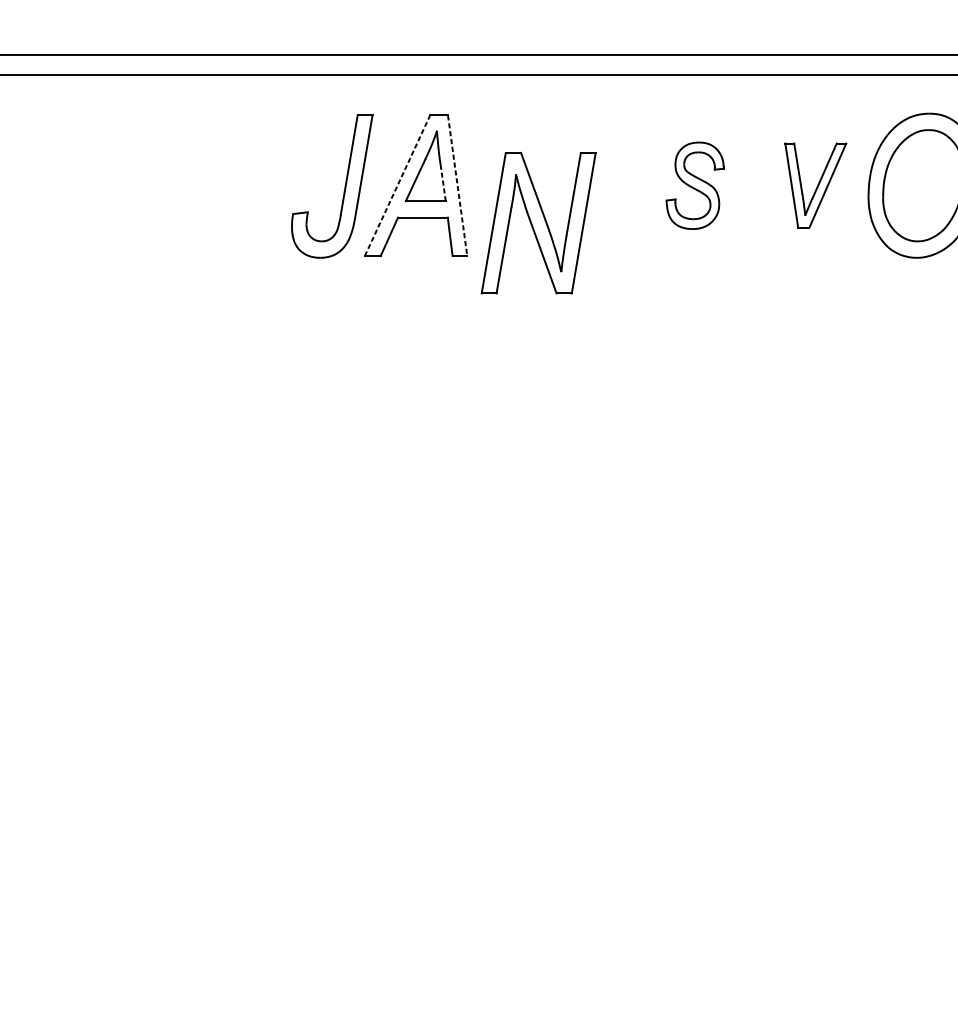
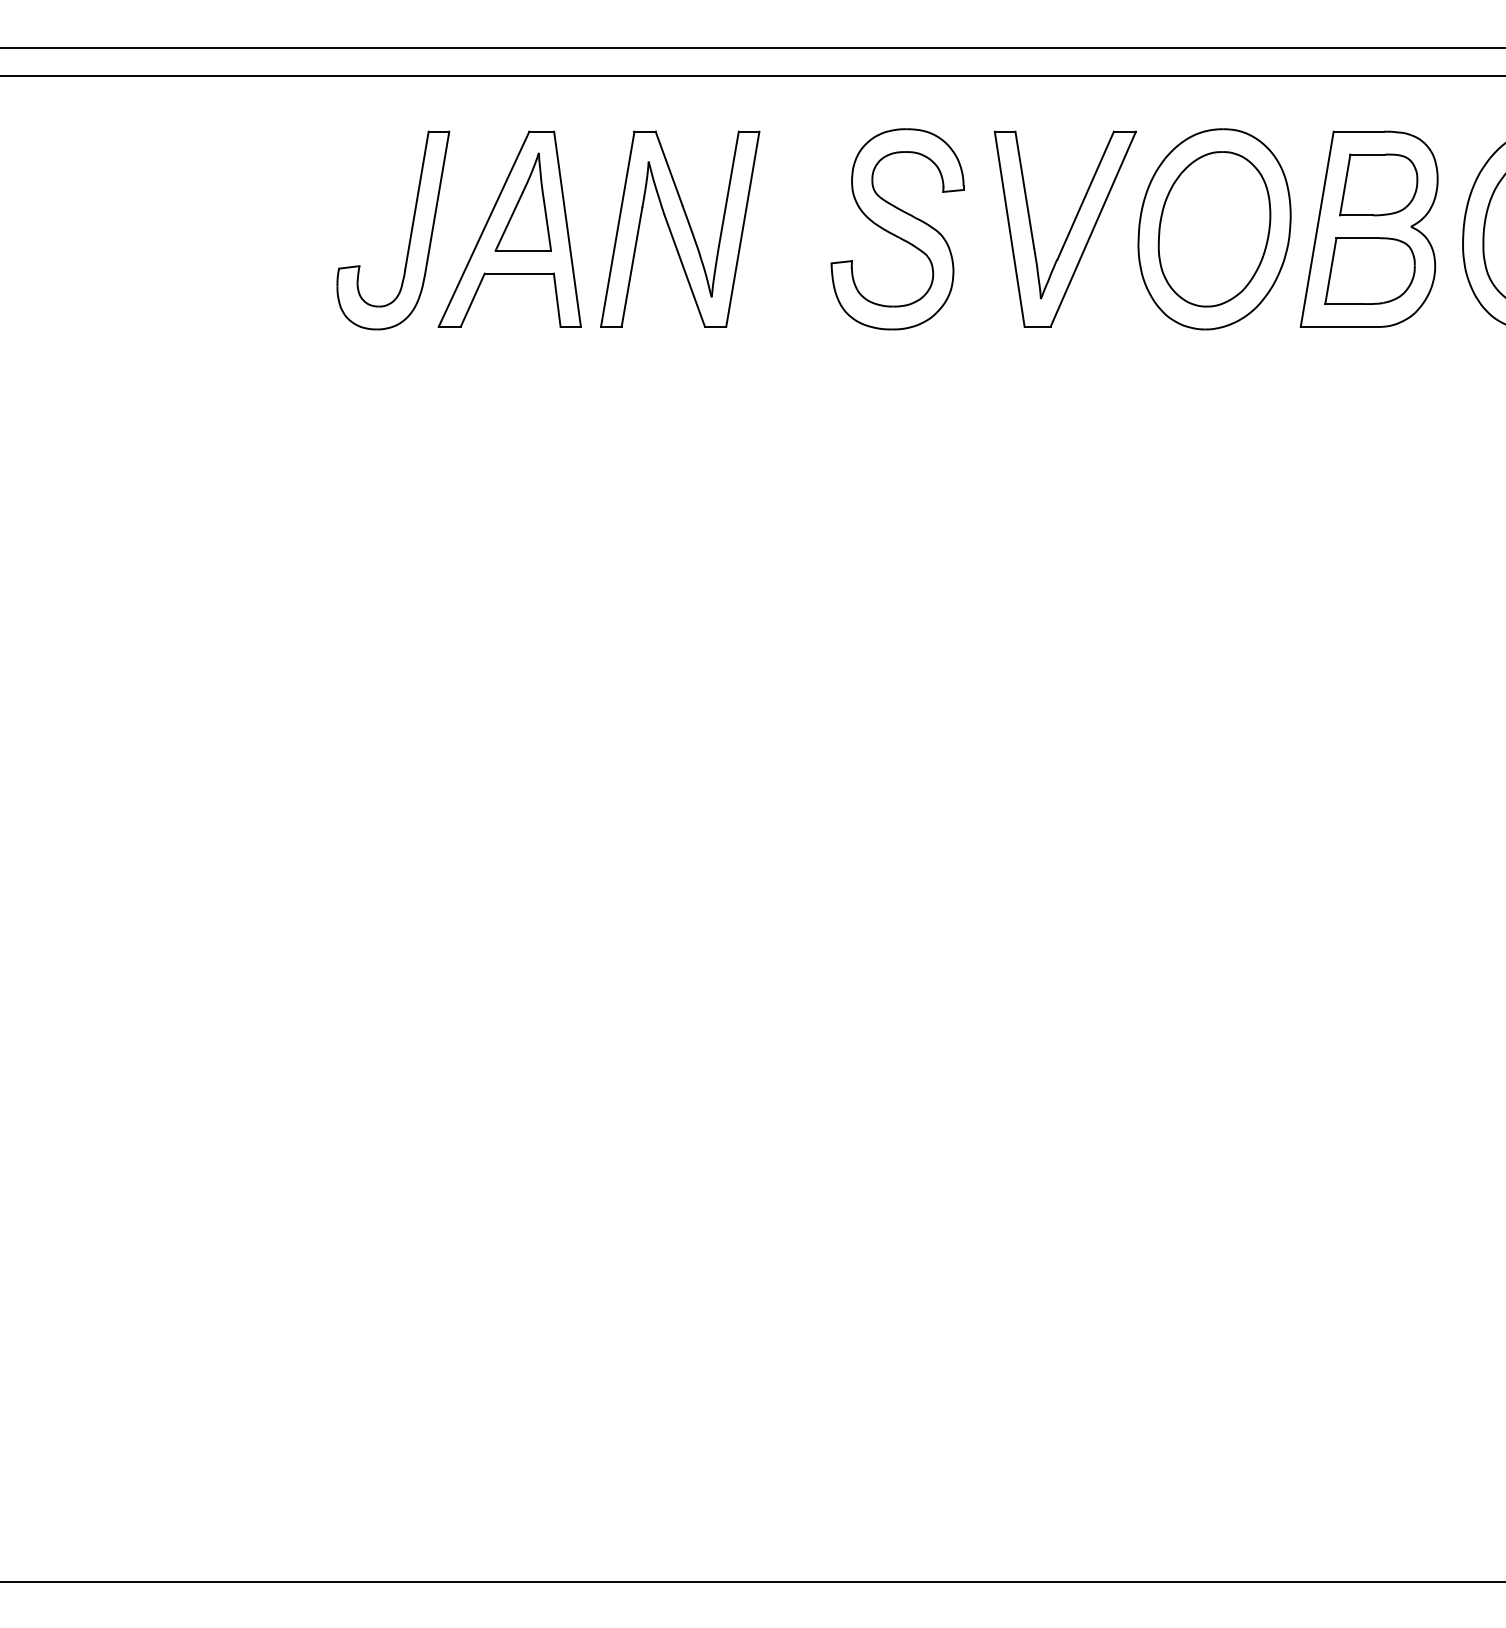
line: (443, 183) -> (547, 226), dashed -> solid
line: (397, 185) -> (484, 229), dashed -> solid
line: (457, 185) -> (567, 229), dashed -> solid
part: (695, 185) -> (897, 229), size x1.67
part: (815, 185) -> (1064, 228), size x1.67
part: (538, 222) -> (680, 228), moved

